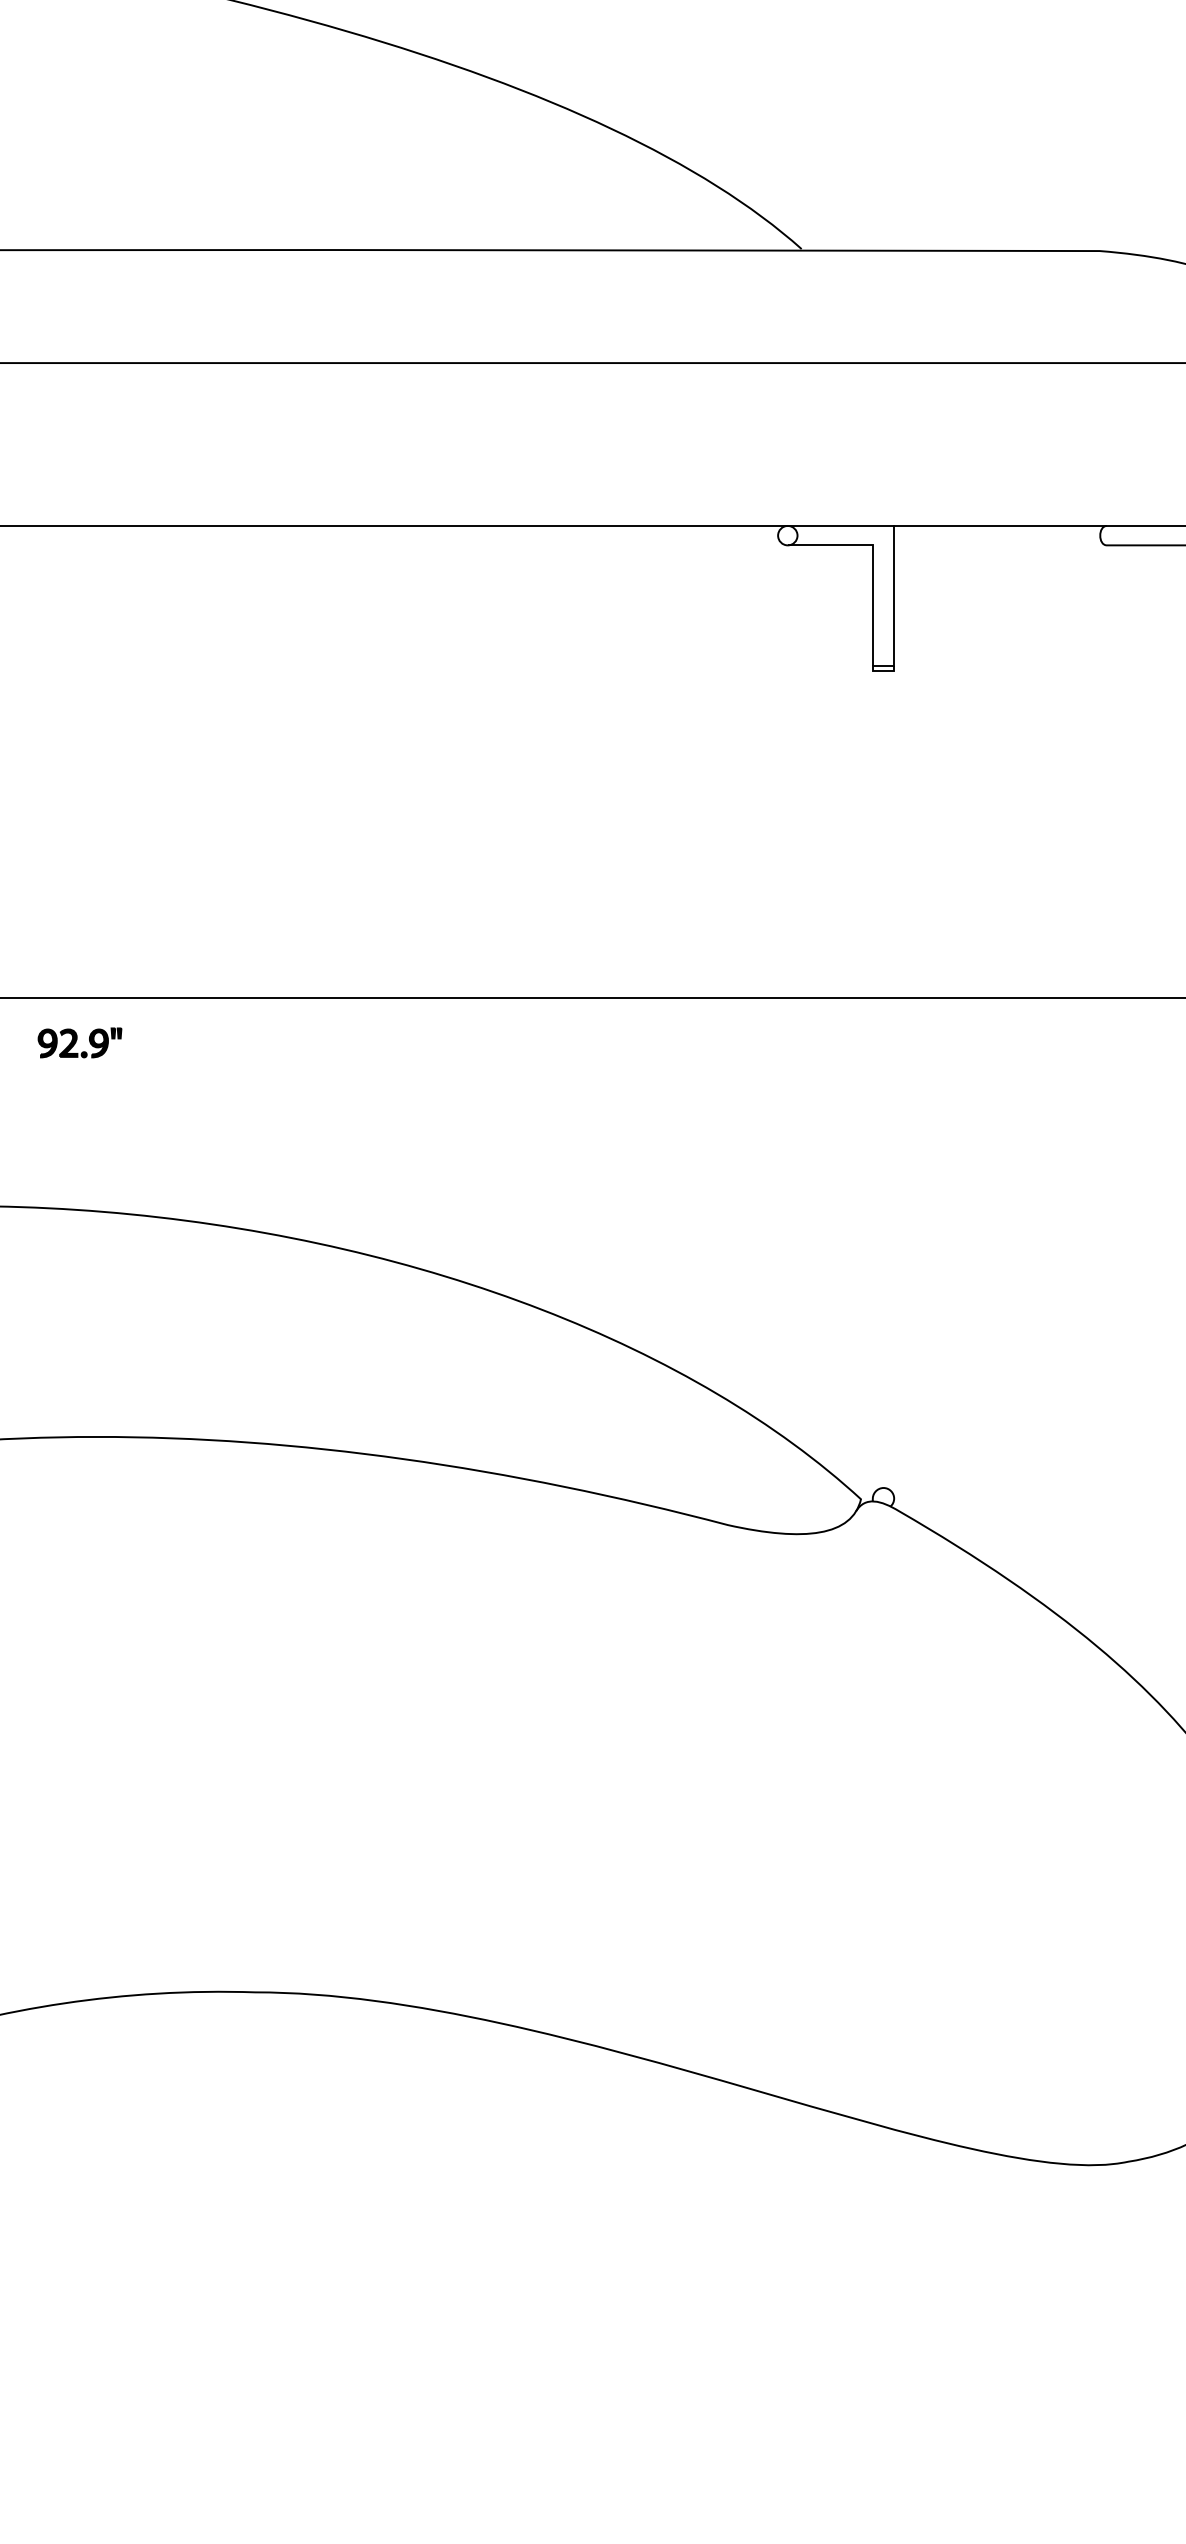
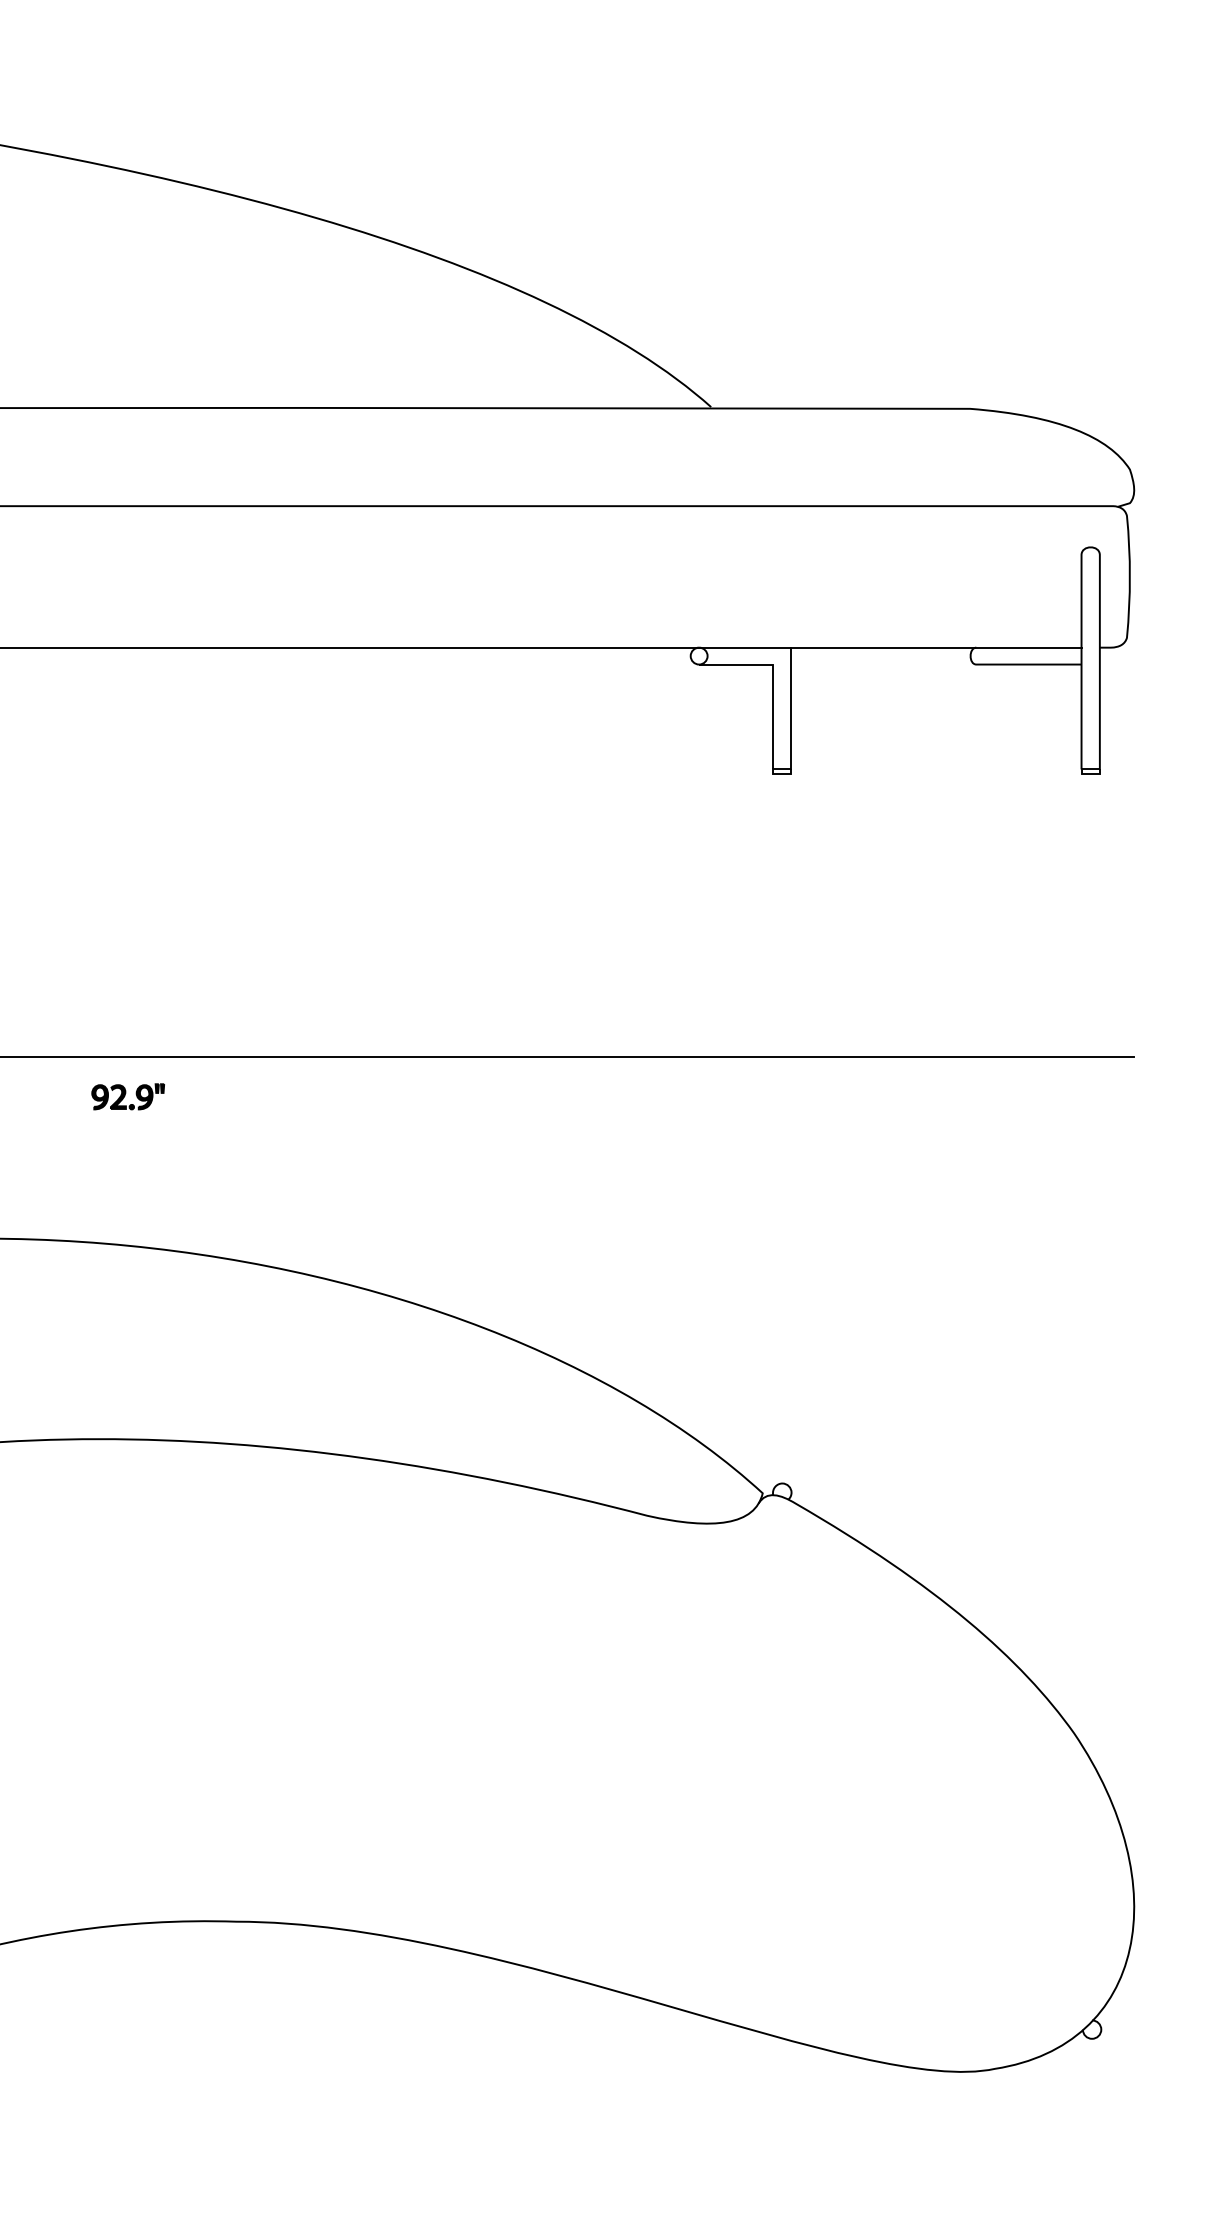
part: (79, 1042) -> (127, 1096), moved

